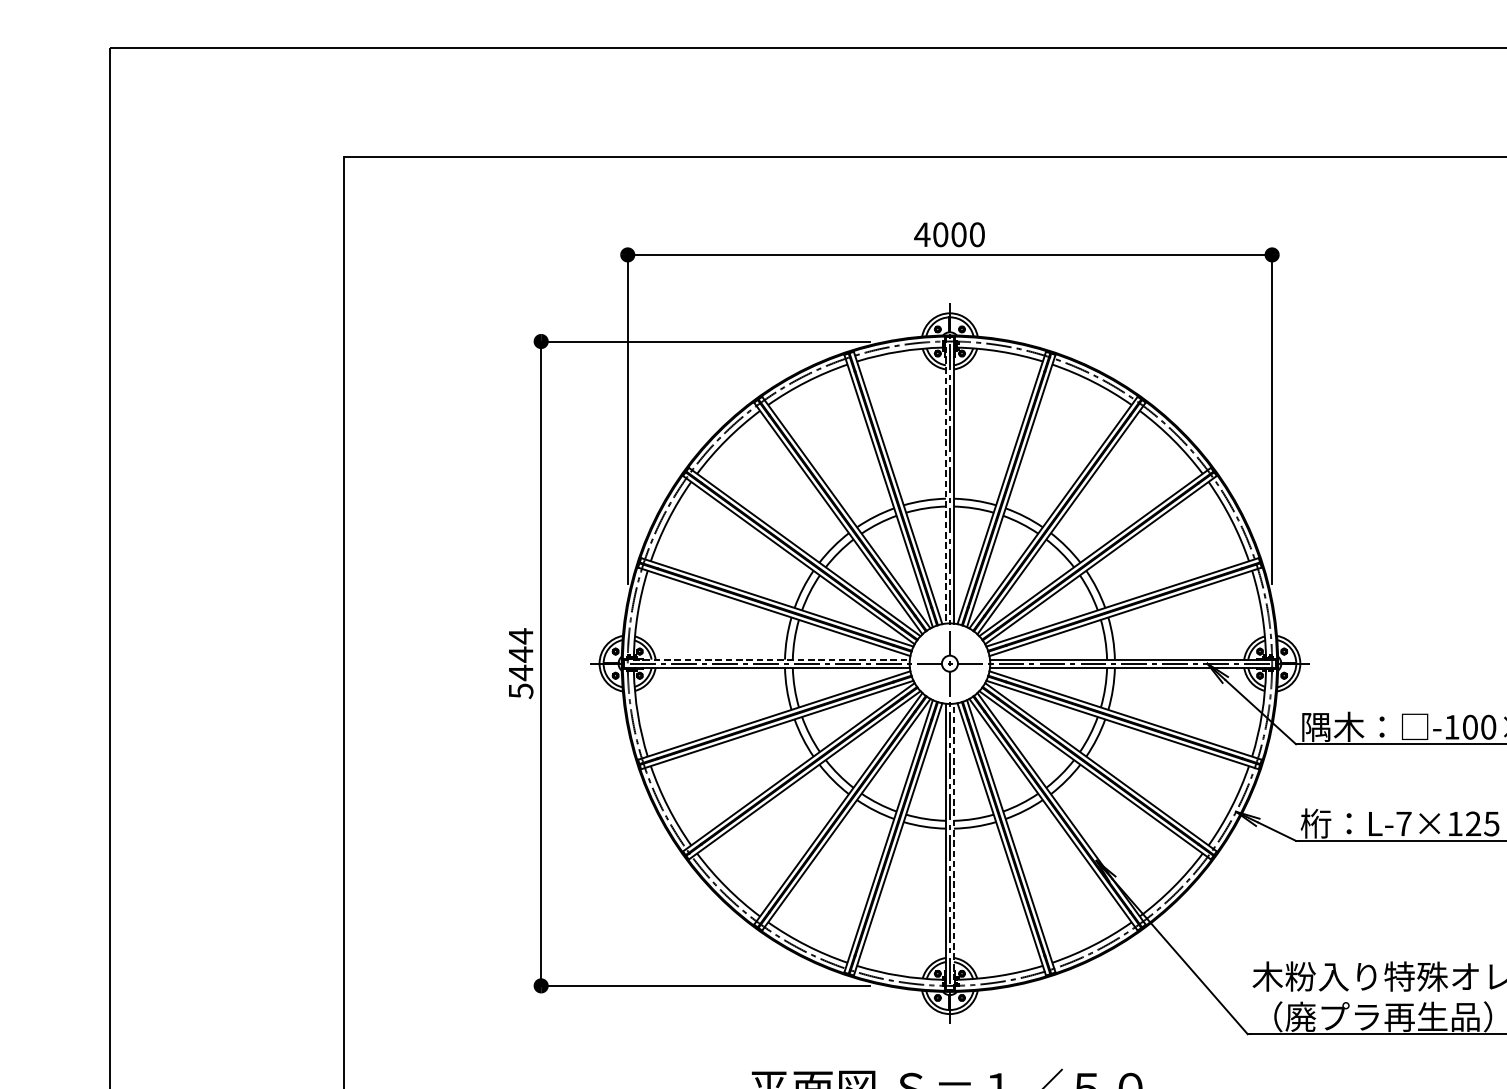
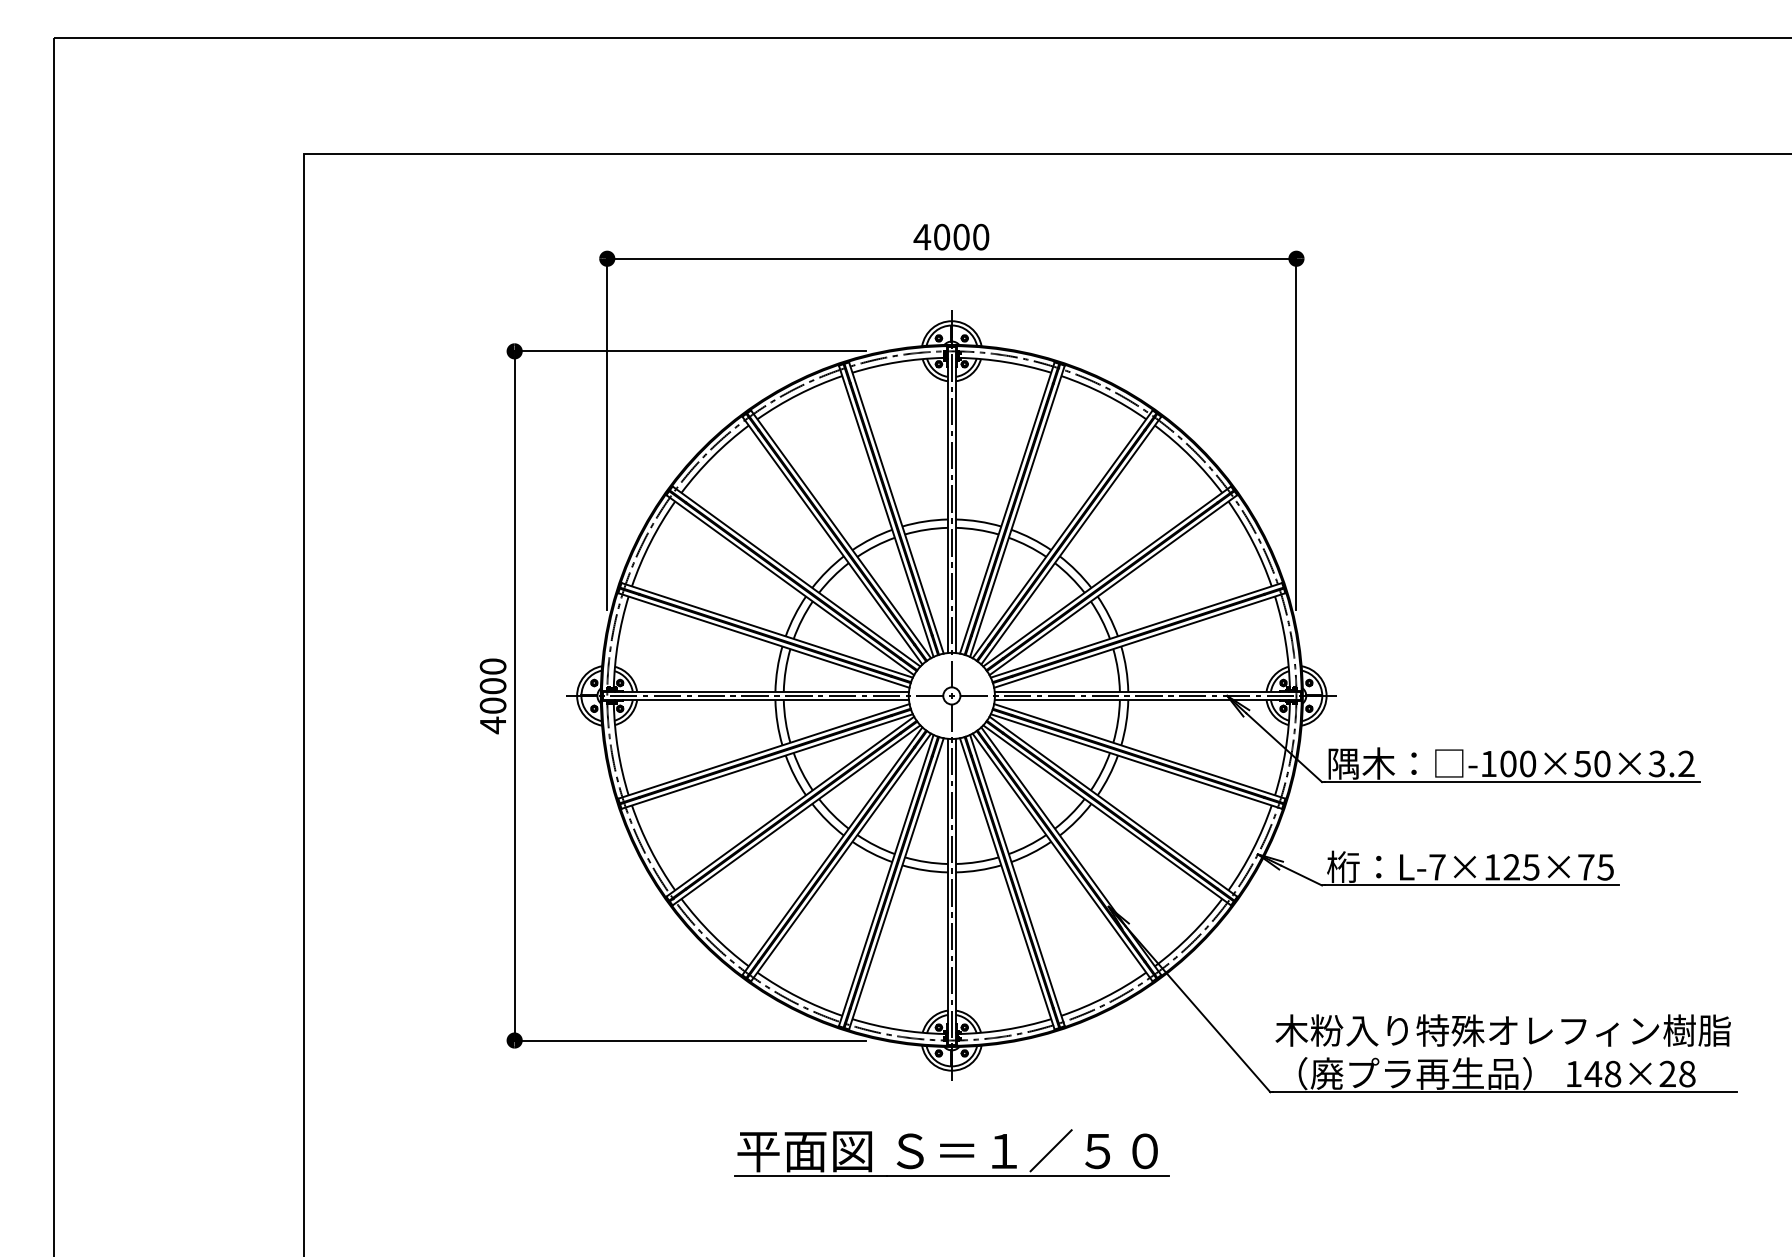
line: (945, 480) -> (947, 500), dashed -> solid
line: (767, 659) -> (756, 691), dashed -> solid
text: (520, 664) -> (492, 696), 5444 -> 4000
line: (954, 846) -> (956, 891), dashed -> solid

